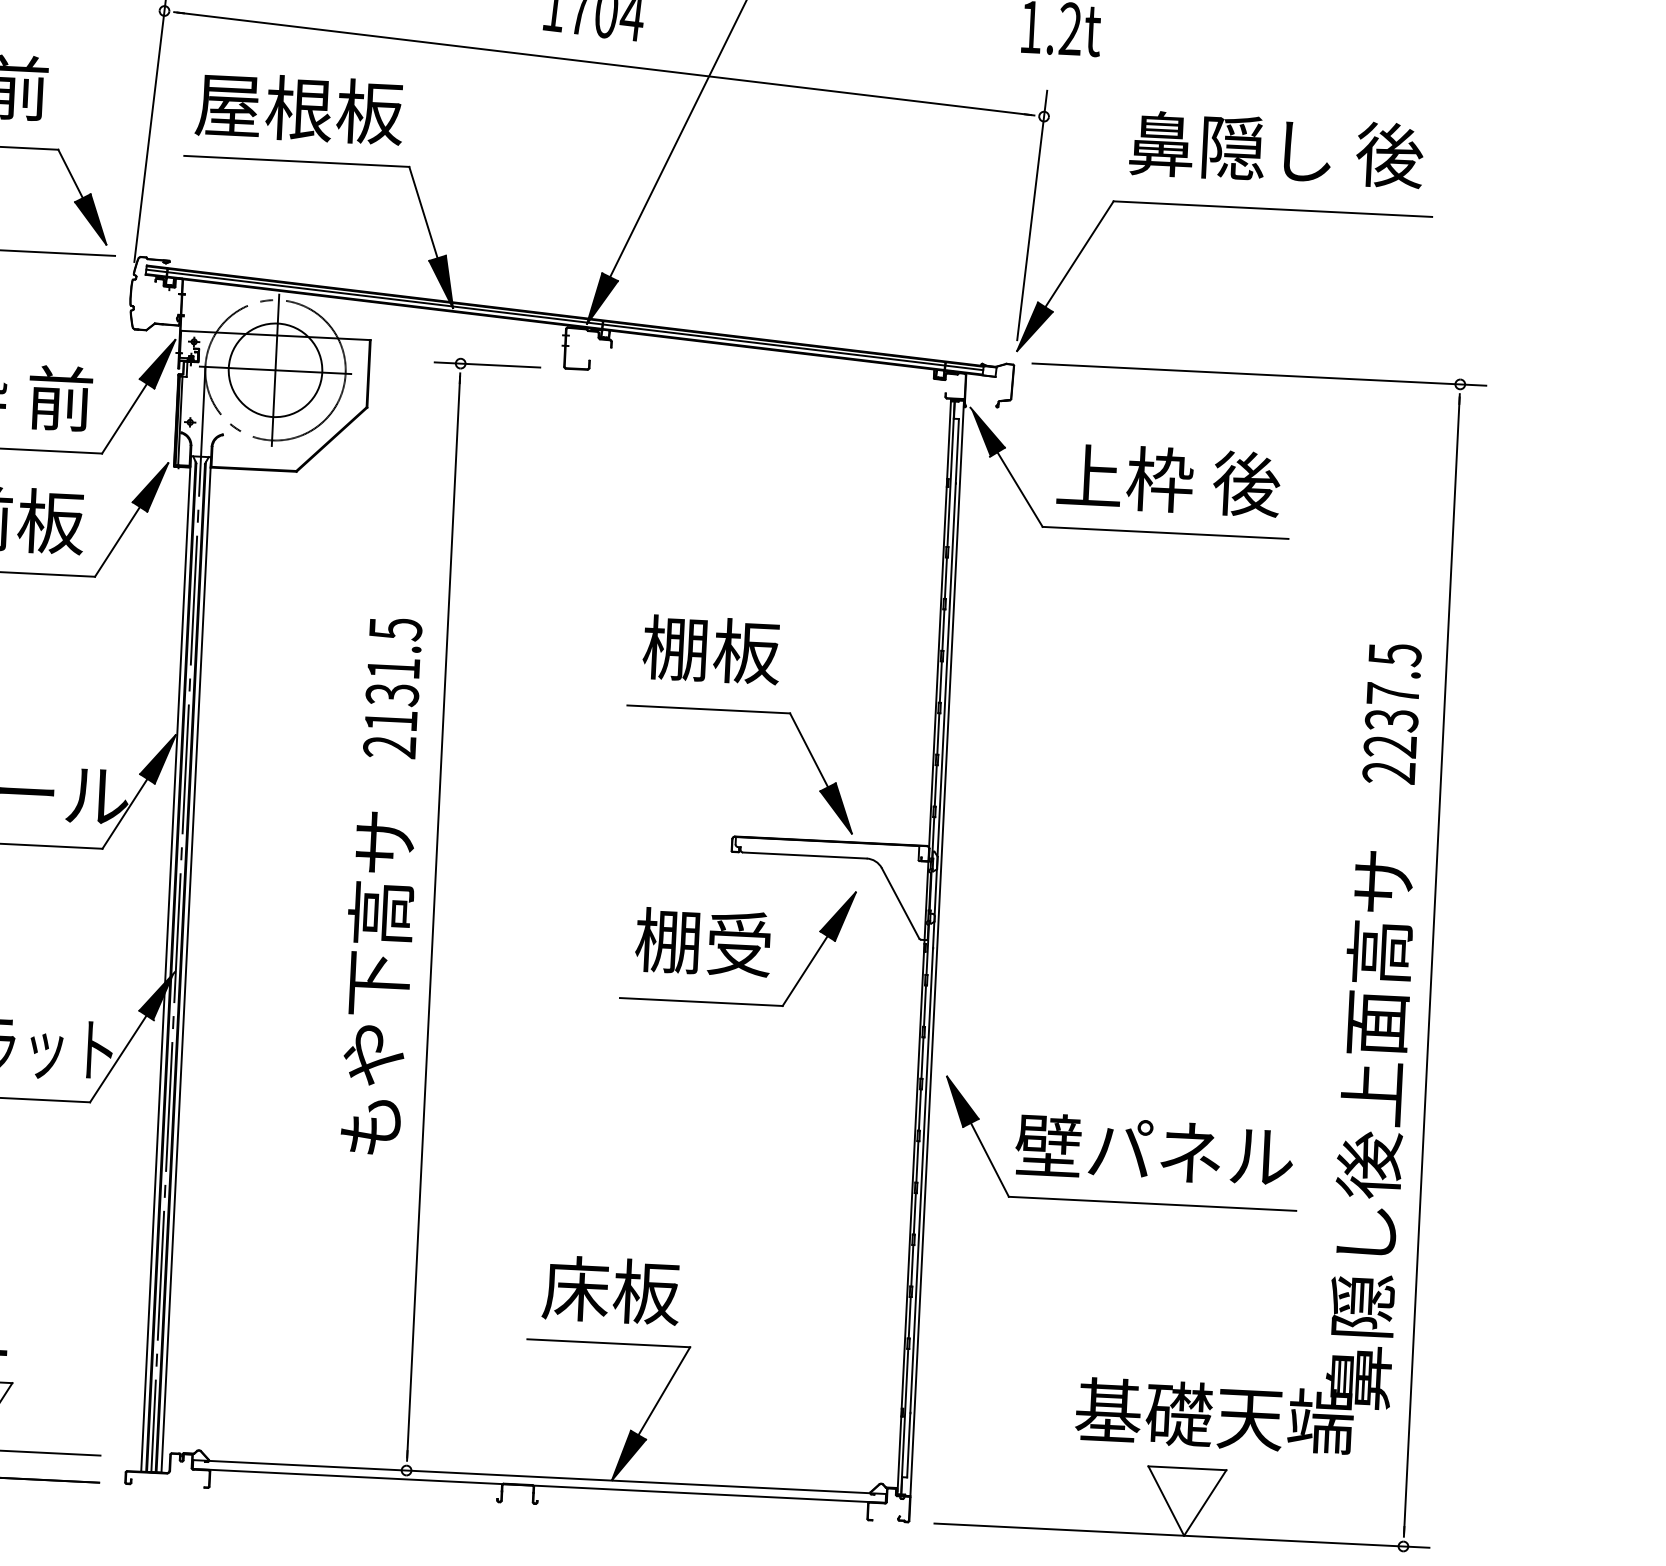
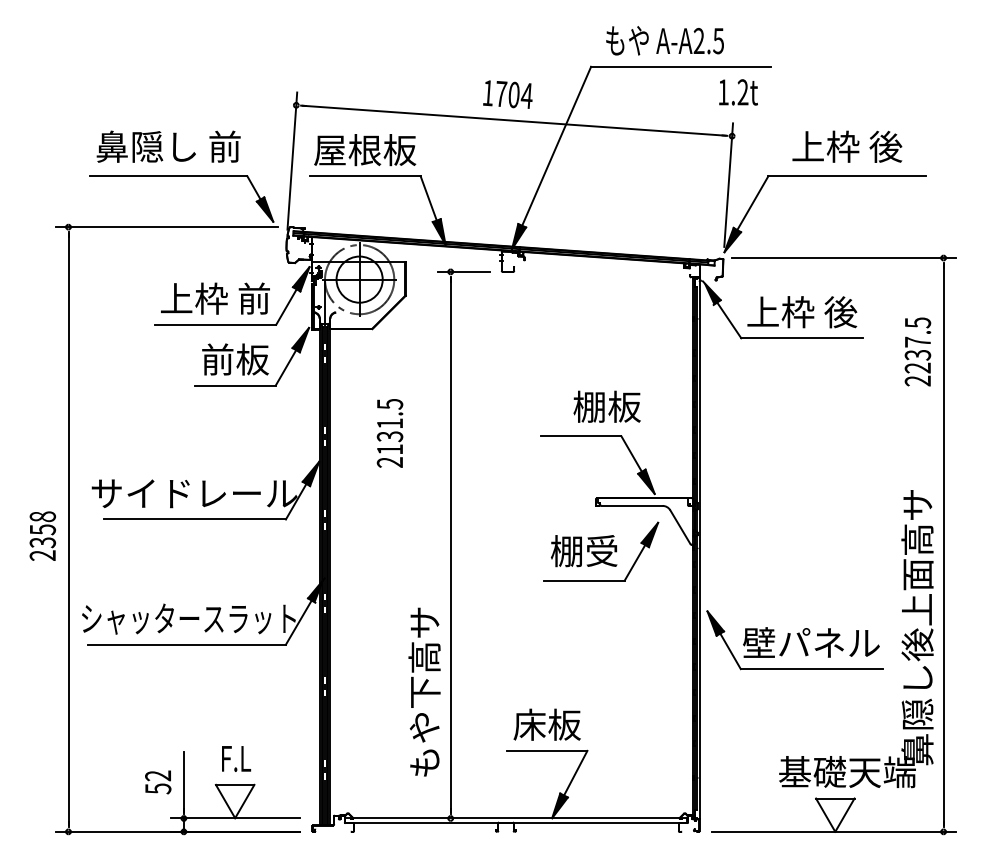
text: (1276, 149) -> (847, 146), 鼻隠し 後 -> 上枠 後
text: (710, 649) -> (606, 406), moved
text: (391, 688) -> (389, 433), moved
text: (1391, 712) -> (917, 351), moved
text: (377, 981) -> (424, 691), moved

